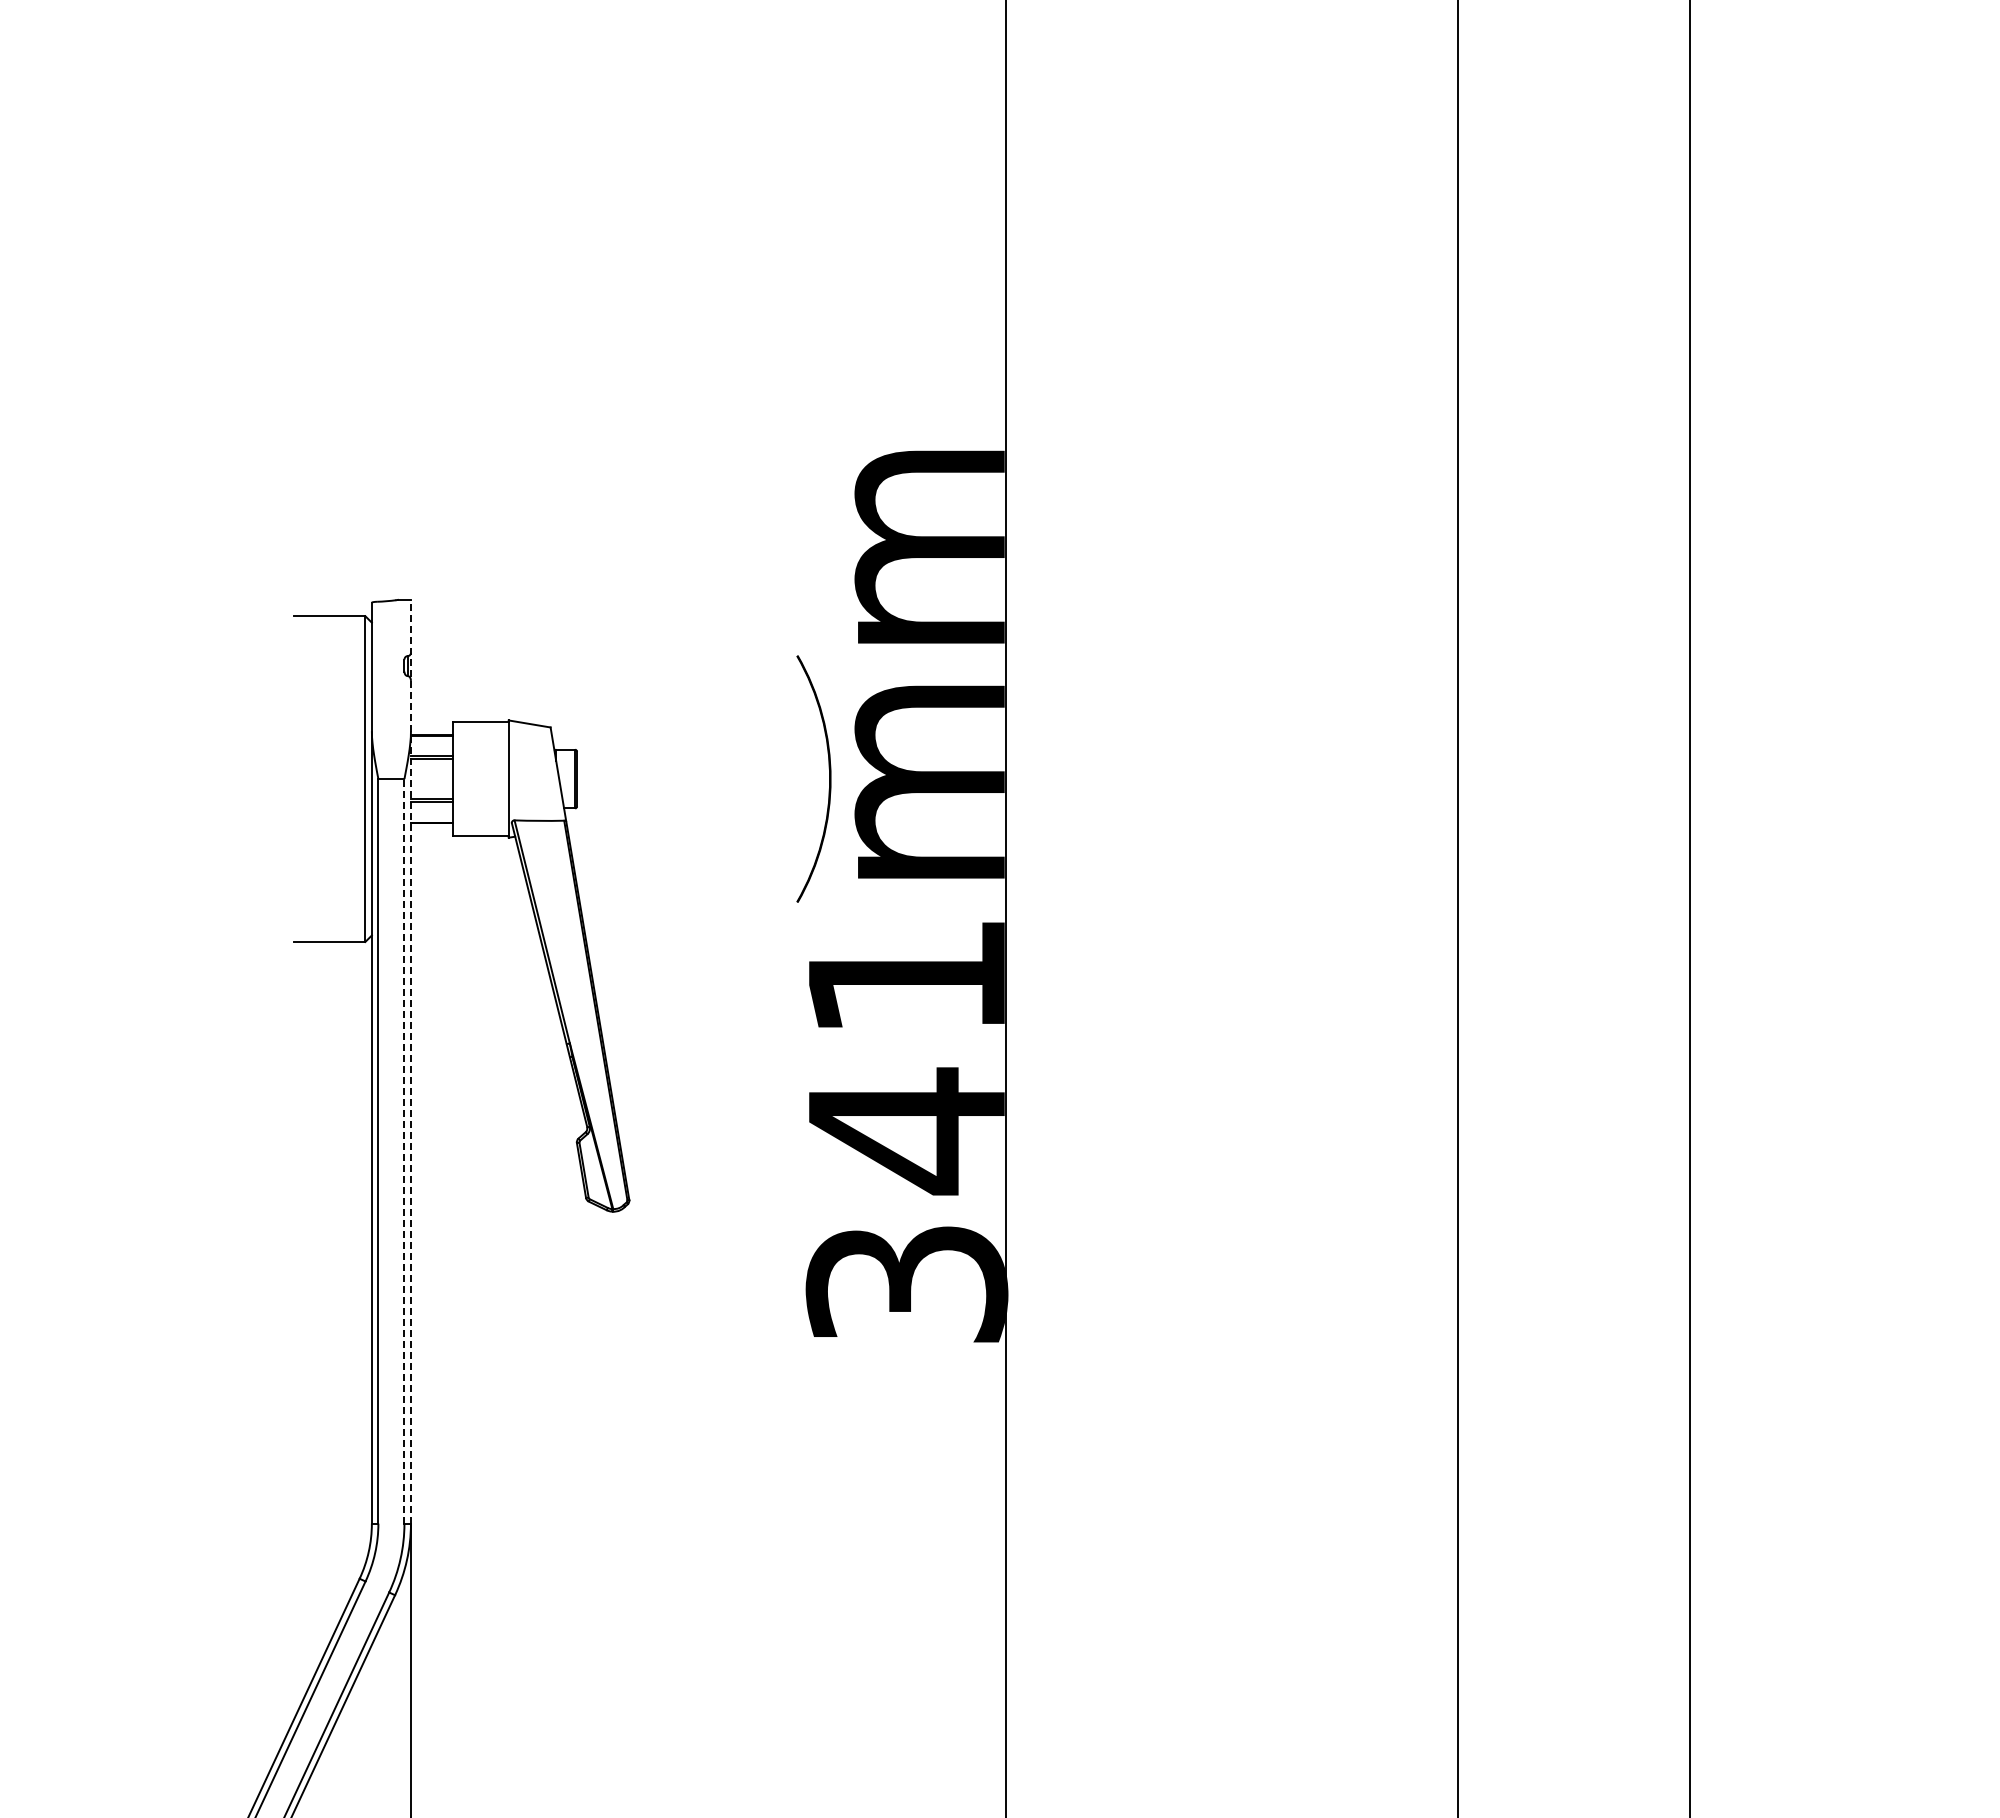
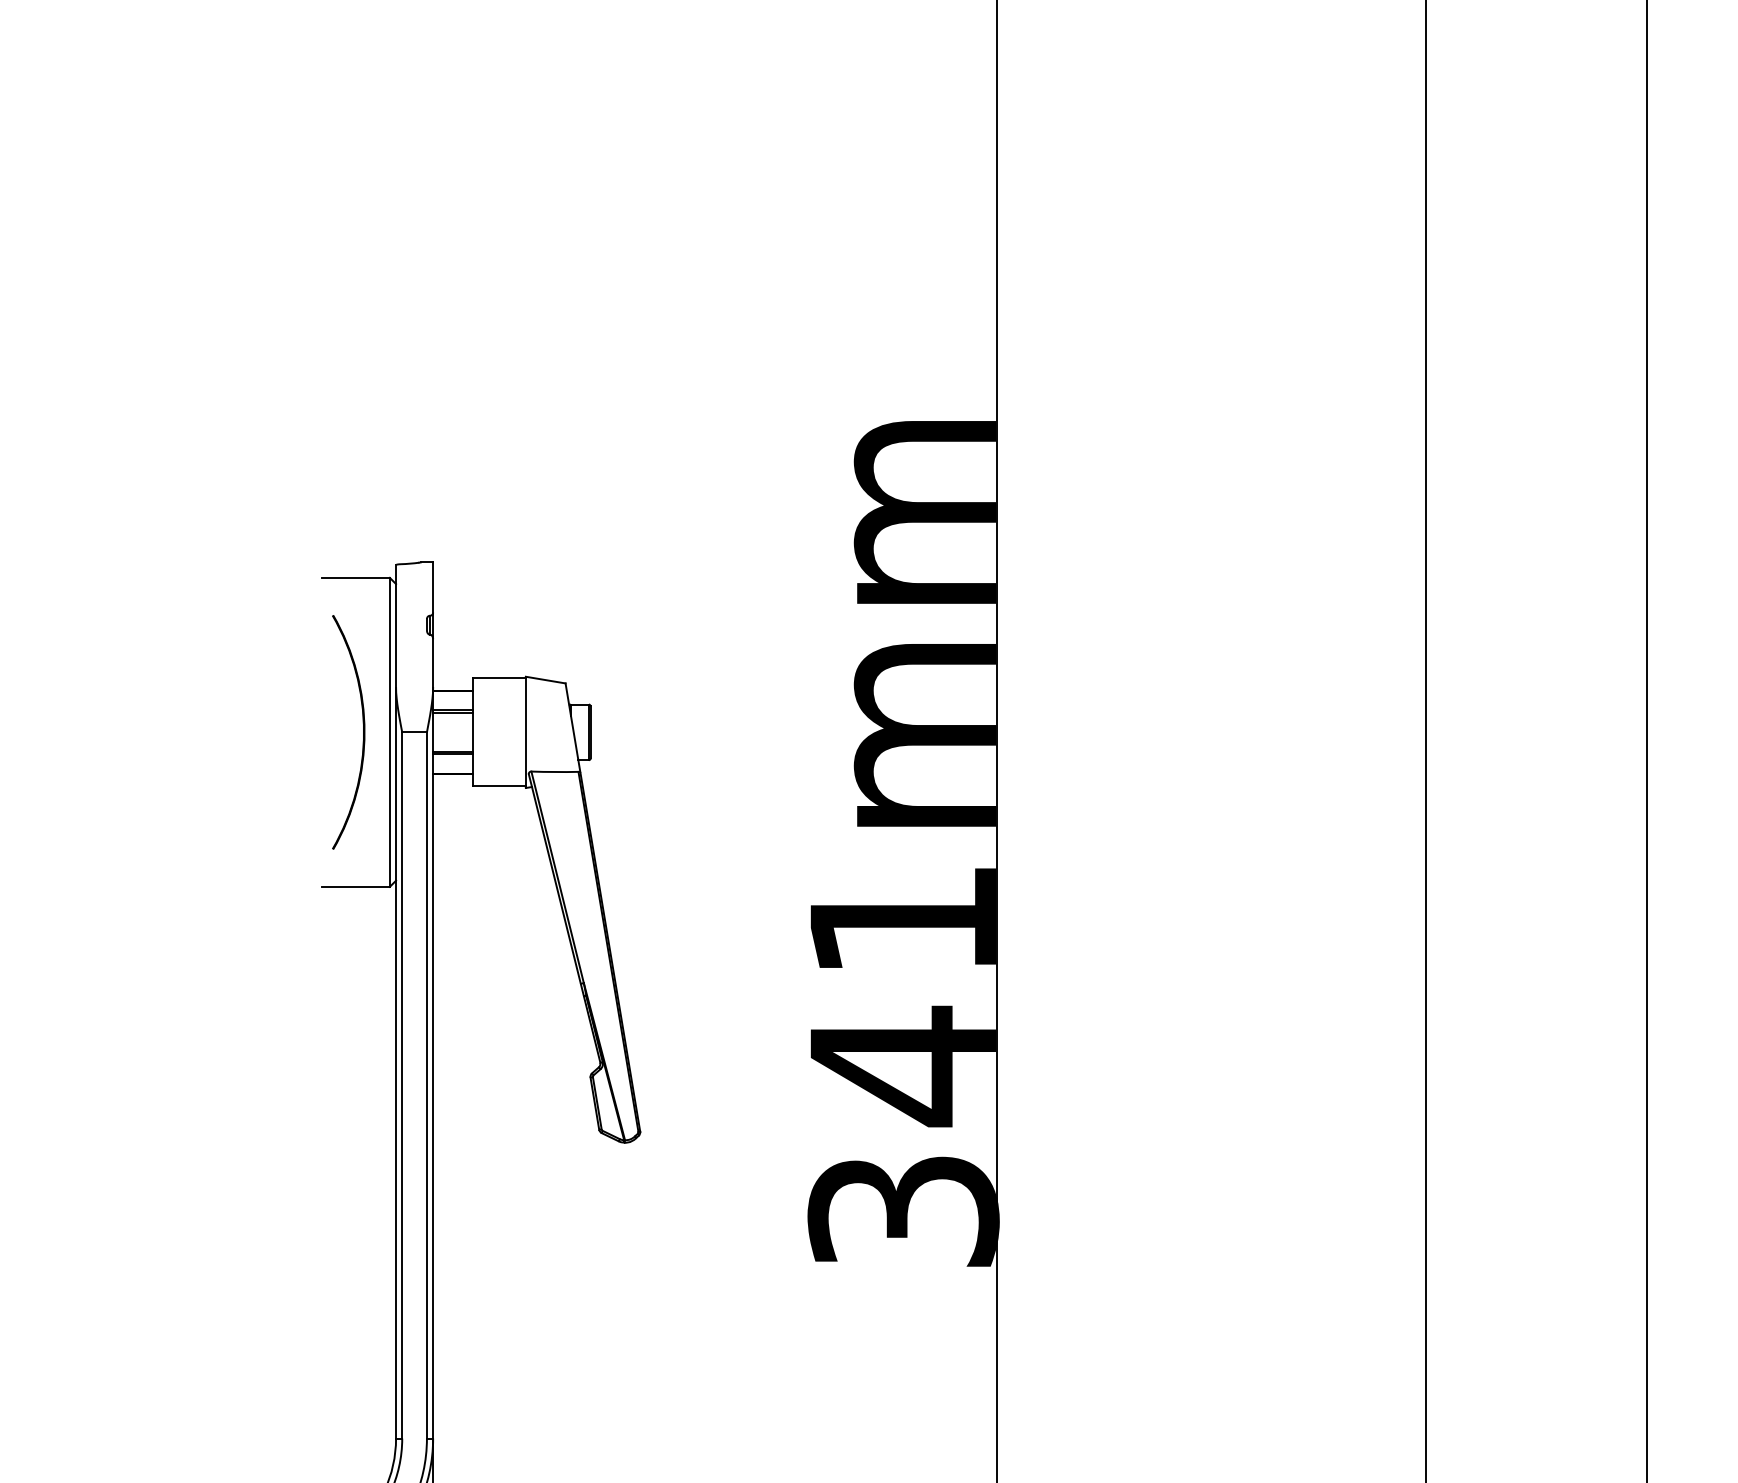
part: (829, 778) -> (363, 731), moved
line: (410, 1061) -> (432, 1000), dashed -> solid
line: (404, 1150) -> (426, 1084), dashed -> solid

